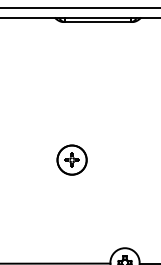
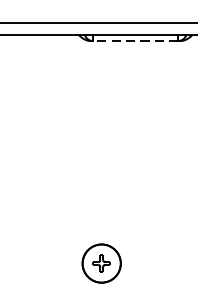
line: (97, 22) -> (134, 41), solid -> dashed
part: (71, 159) -> (100, 262), moved

